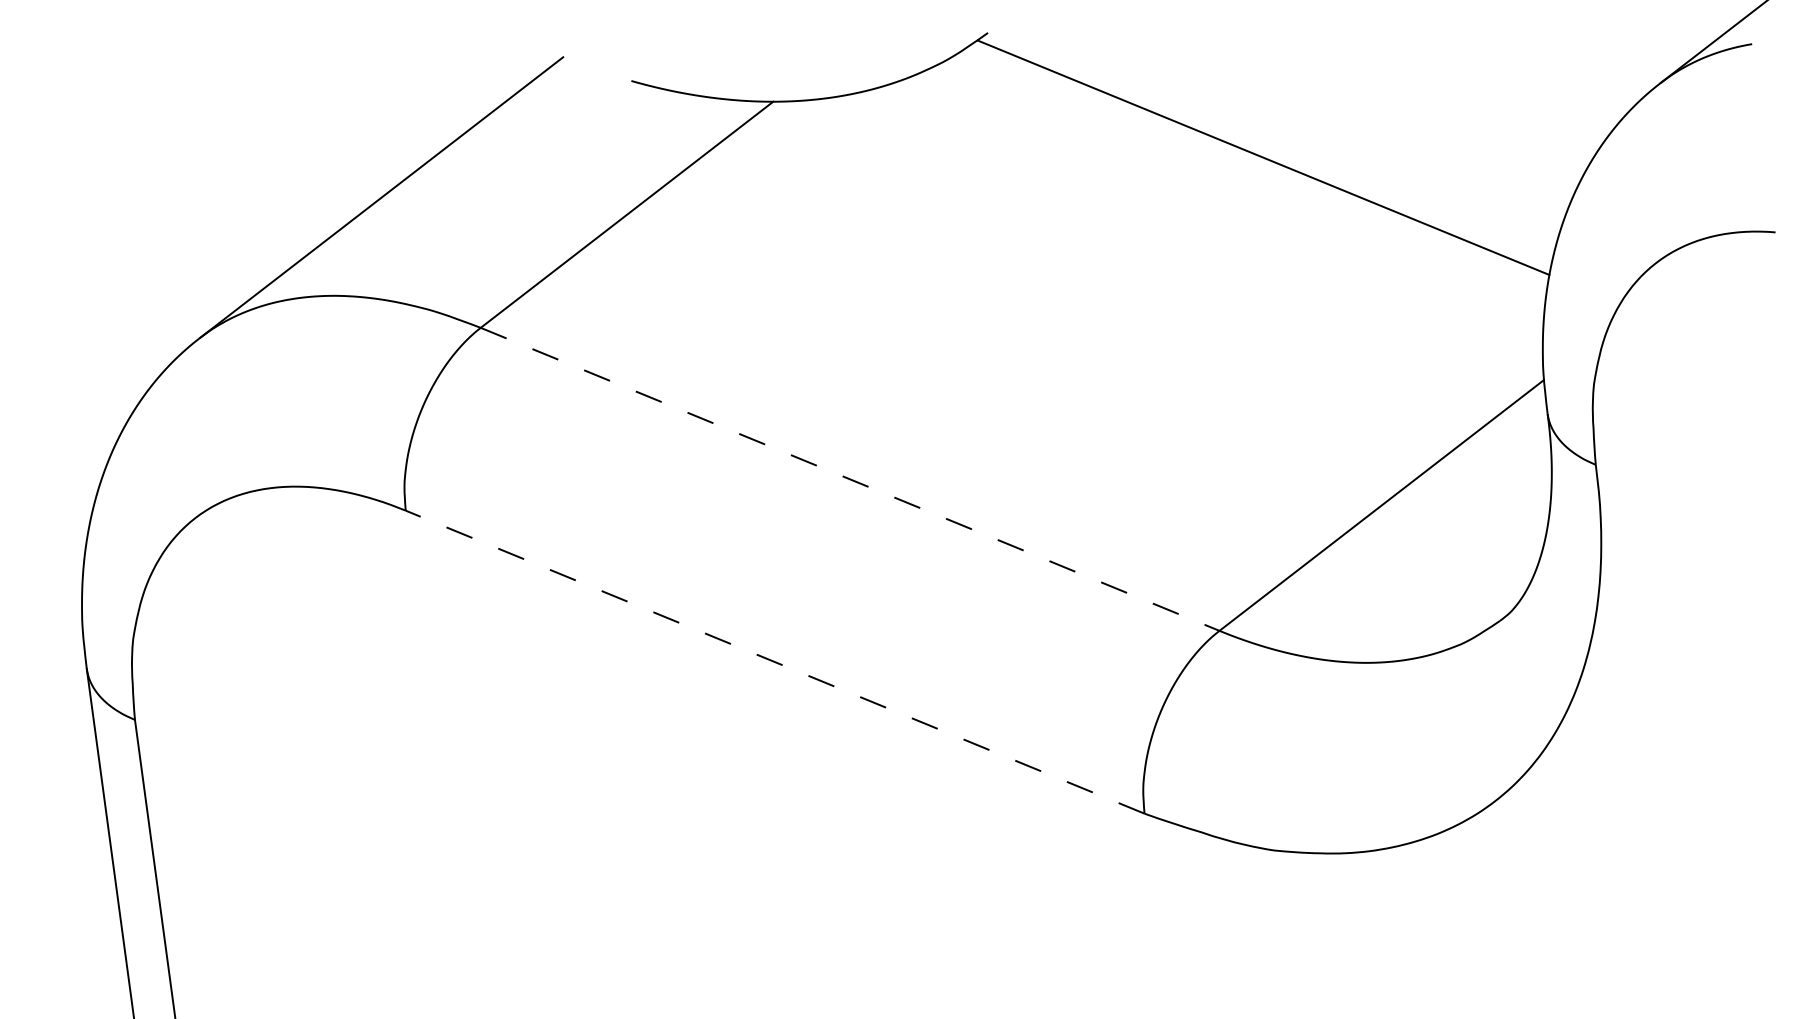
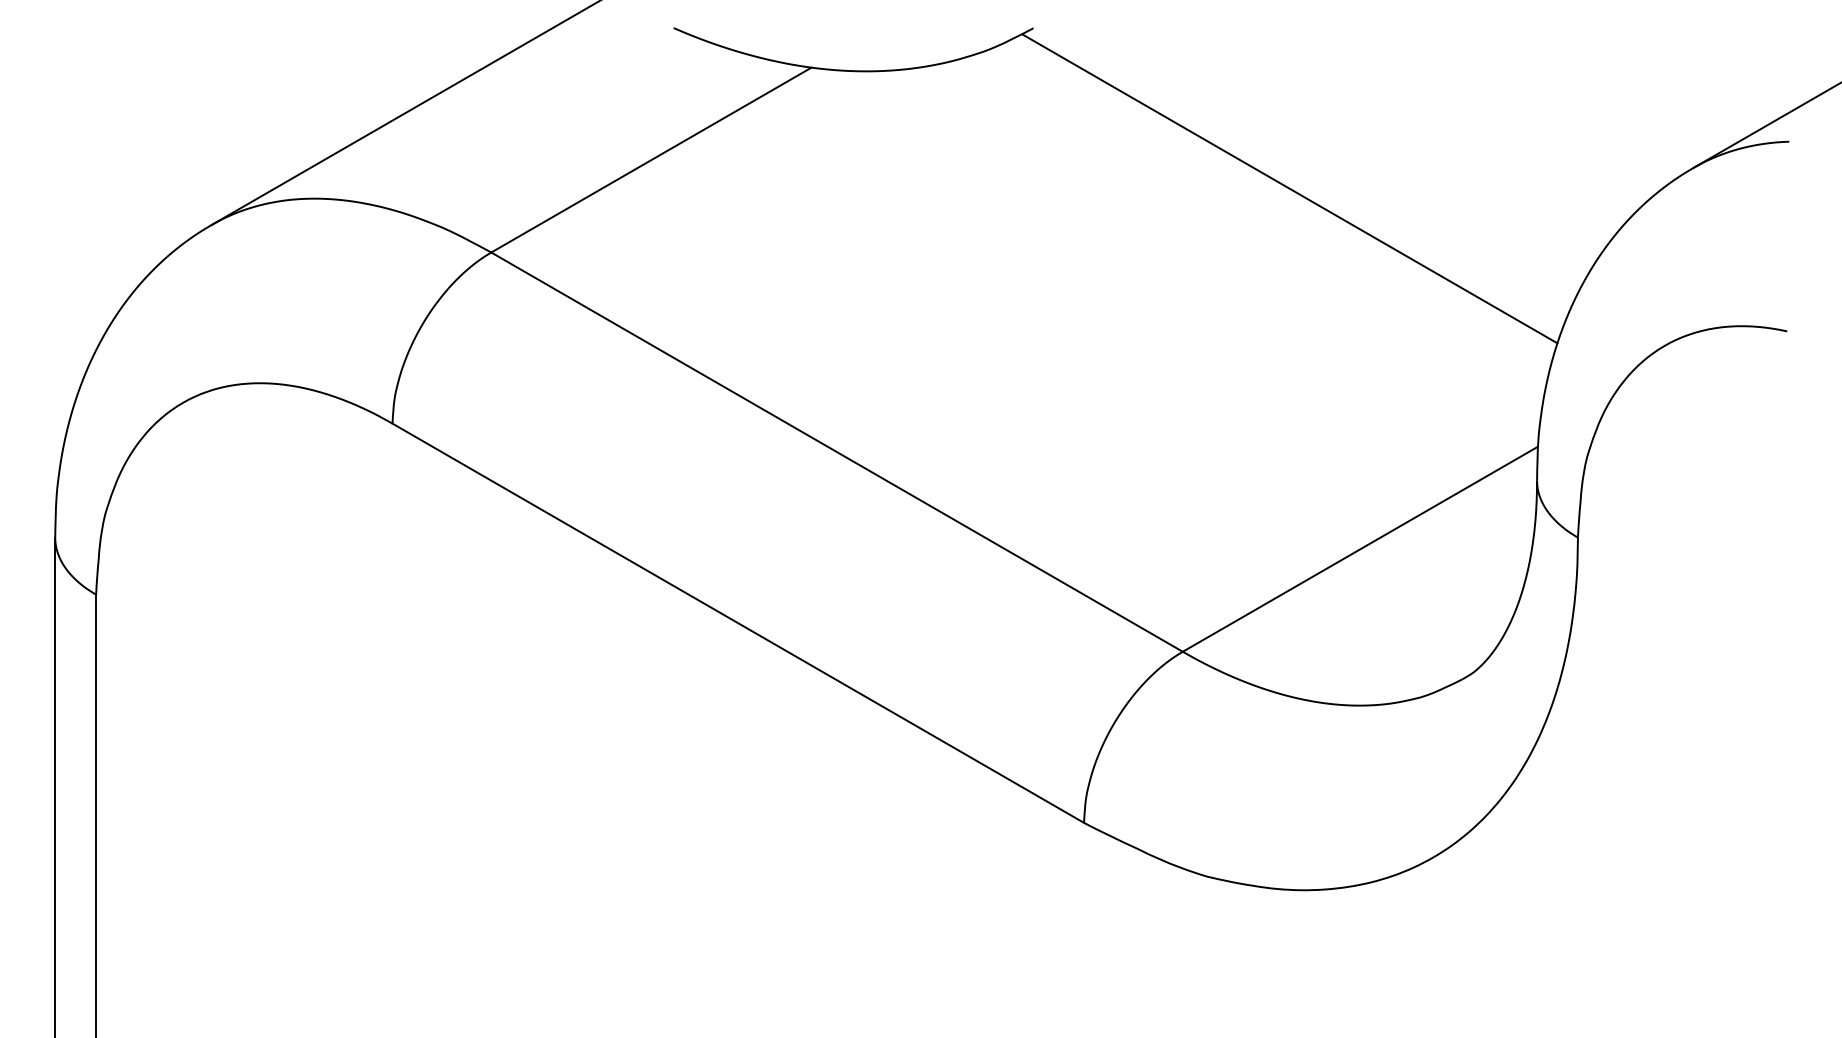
line: (850, 479) -> (837, 452), dashed -> solid
line: (774, 662) -> (737, 623), dashed -> solid

